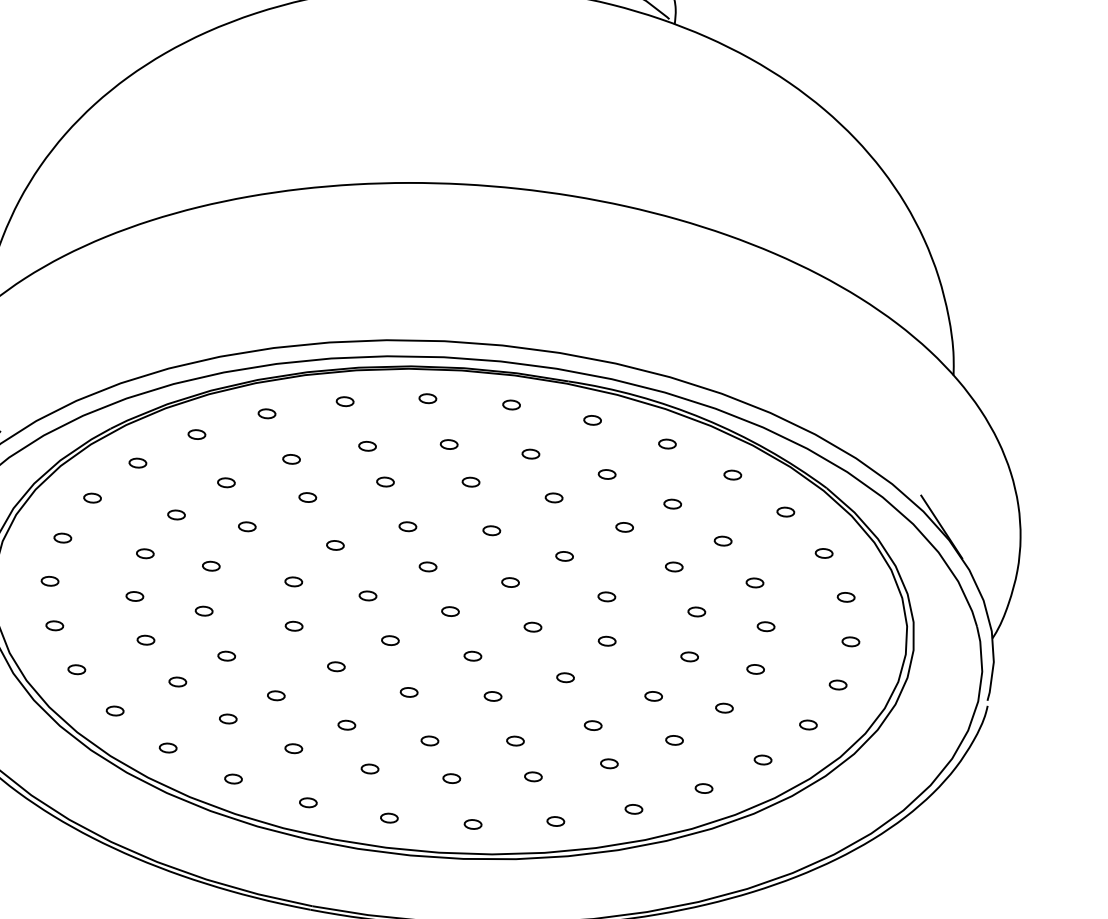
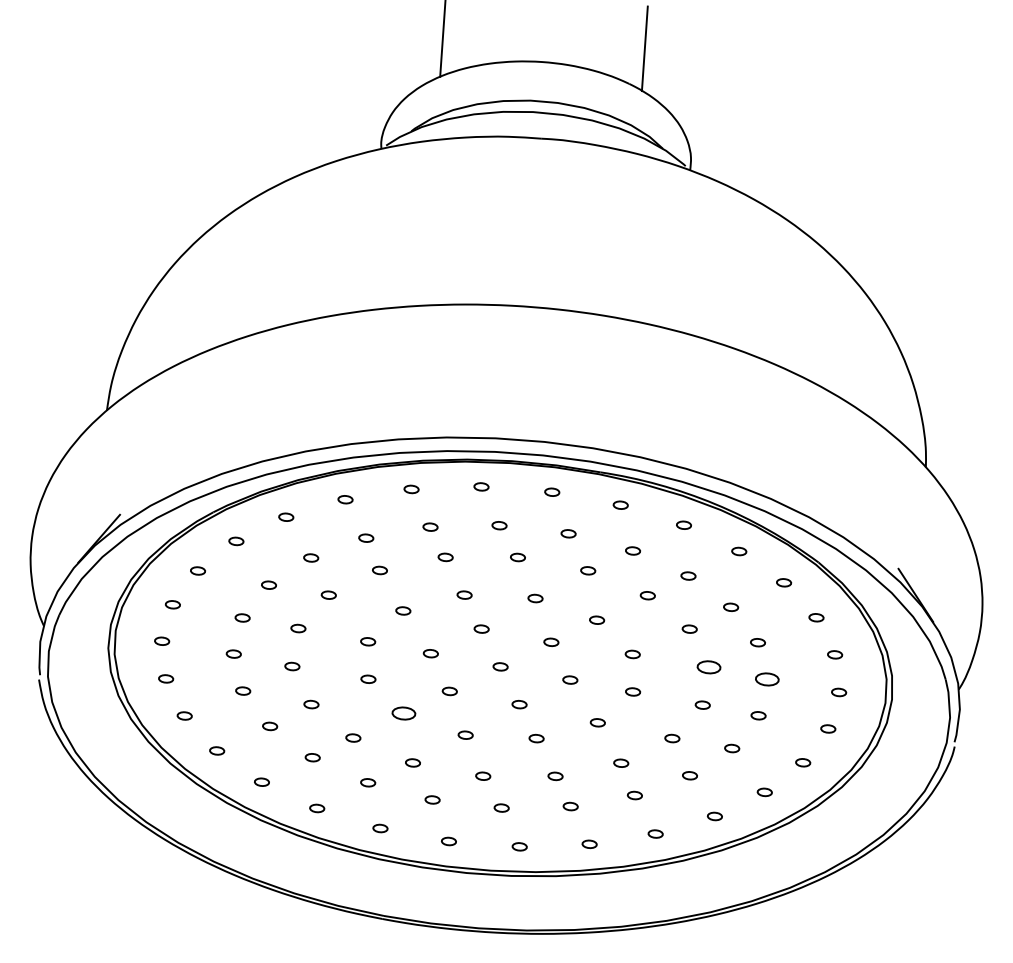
part: (696, 611) -> (708, 666), size x1.6
part: (766, 626) -> (767, 679), size x1.6
part: (336, 666) -> (404, 713), size x1.6

